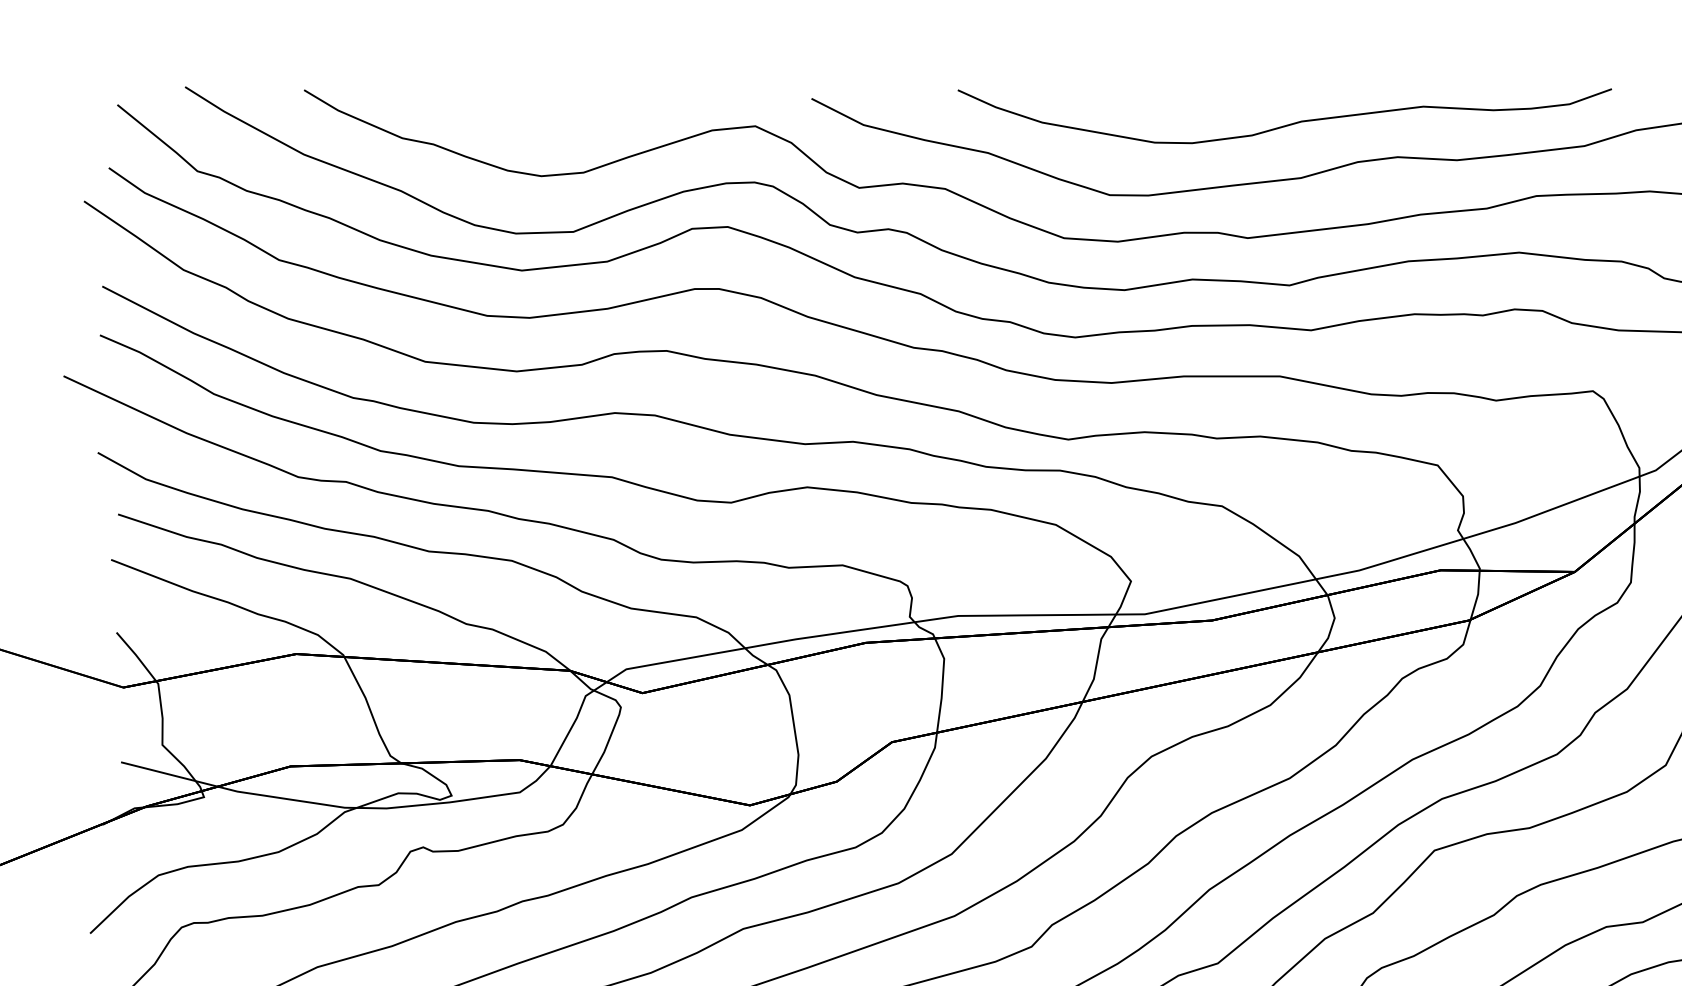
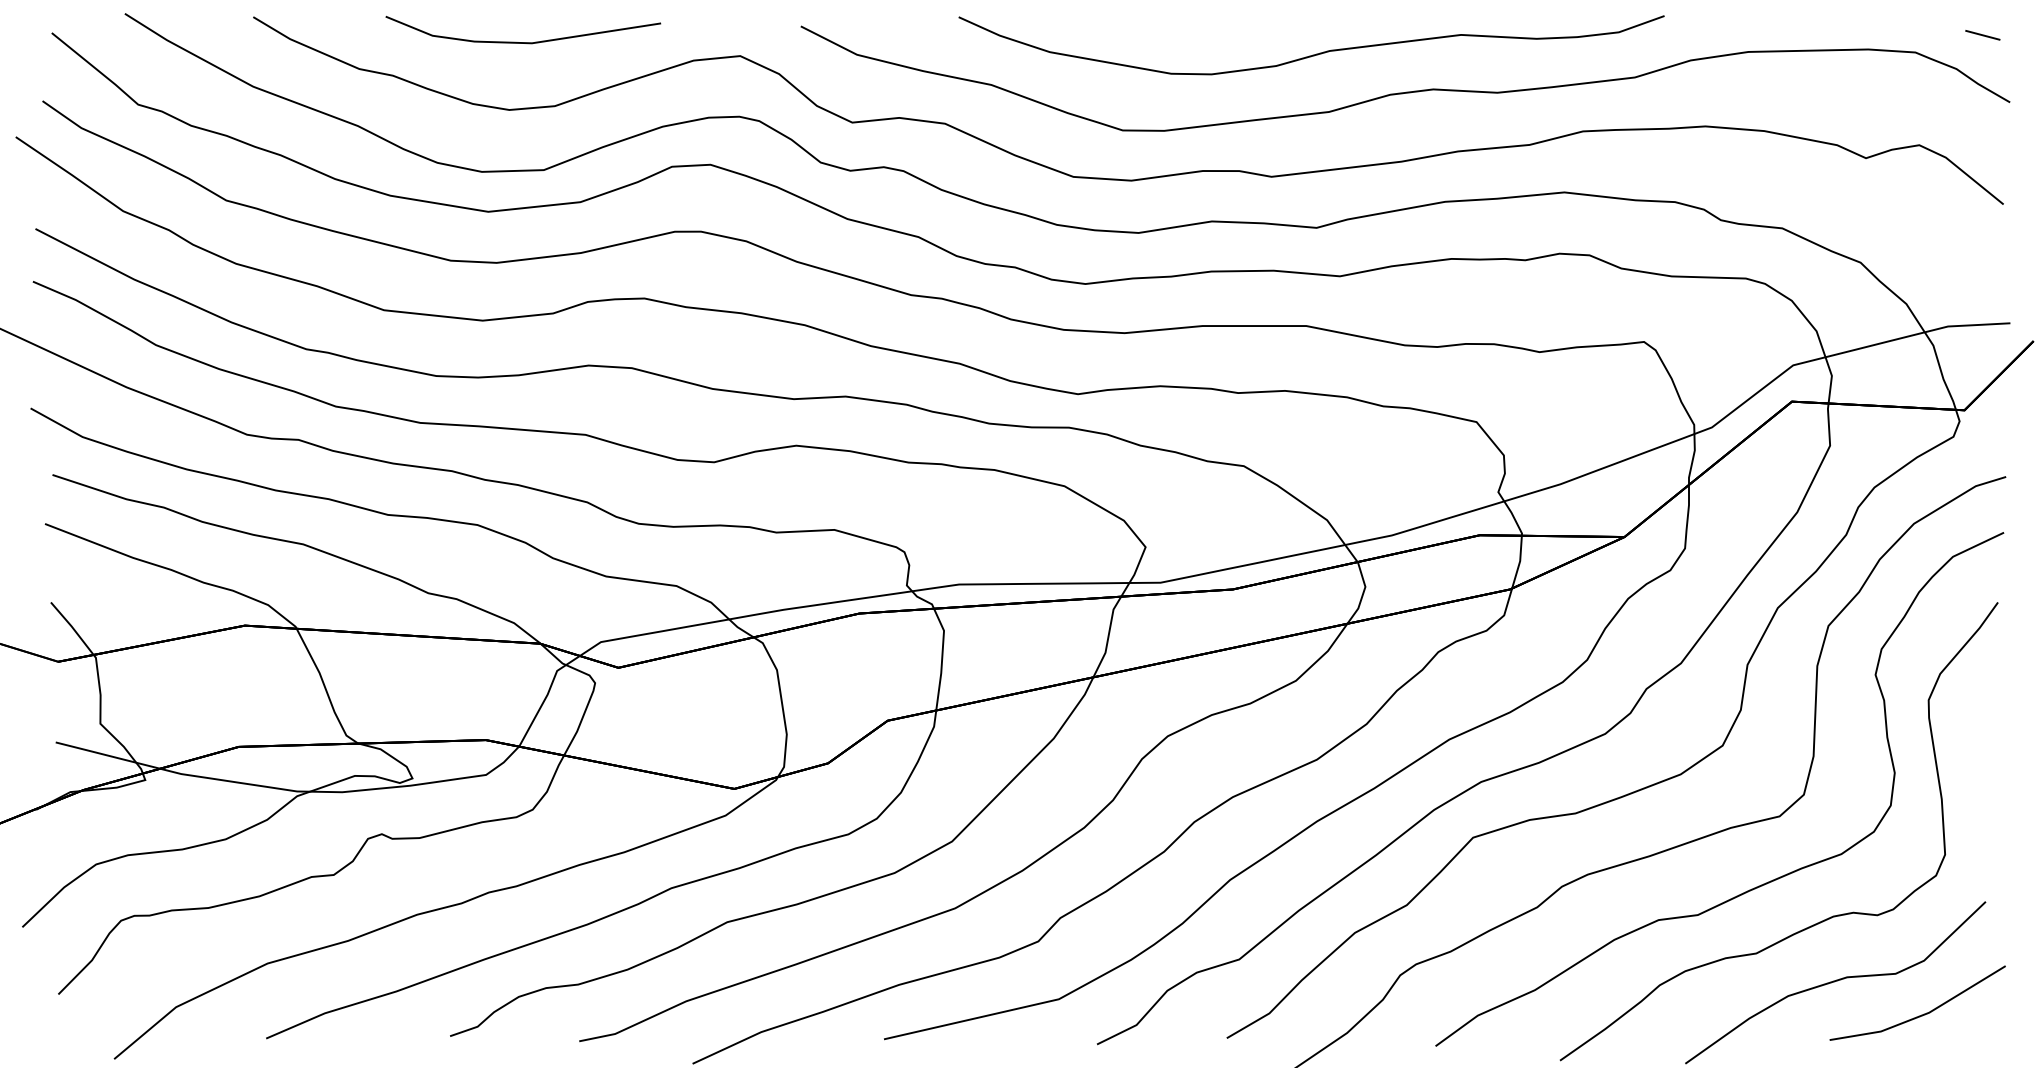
line: (554, 113) -> (523, 42), added

